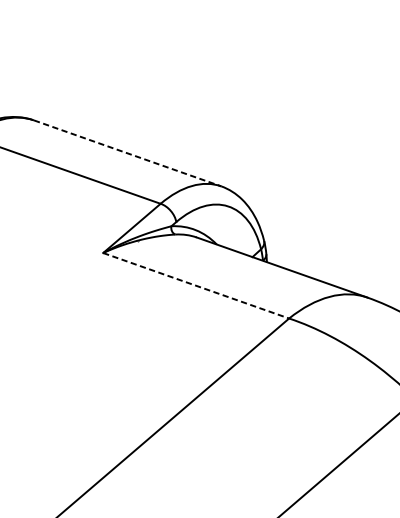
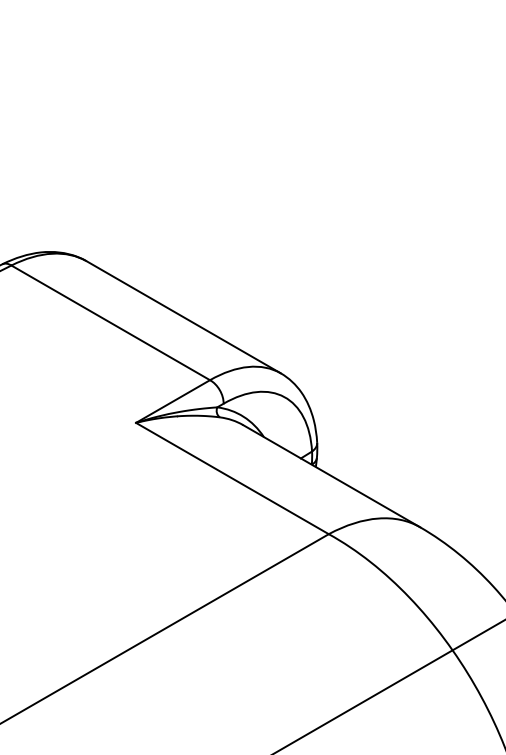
line: (128, 153) -> (184, 317), dashed -> solid
line: (196, 285) -> (232, 478), dashed -> solid

